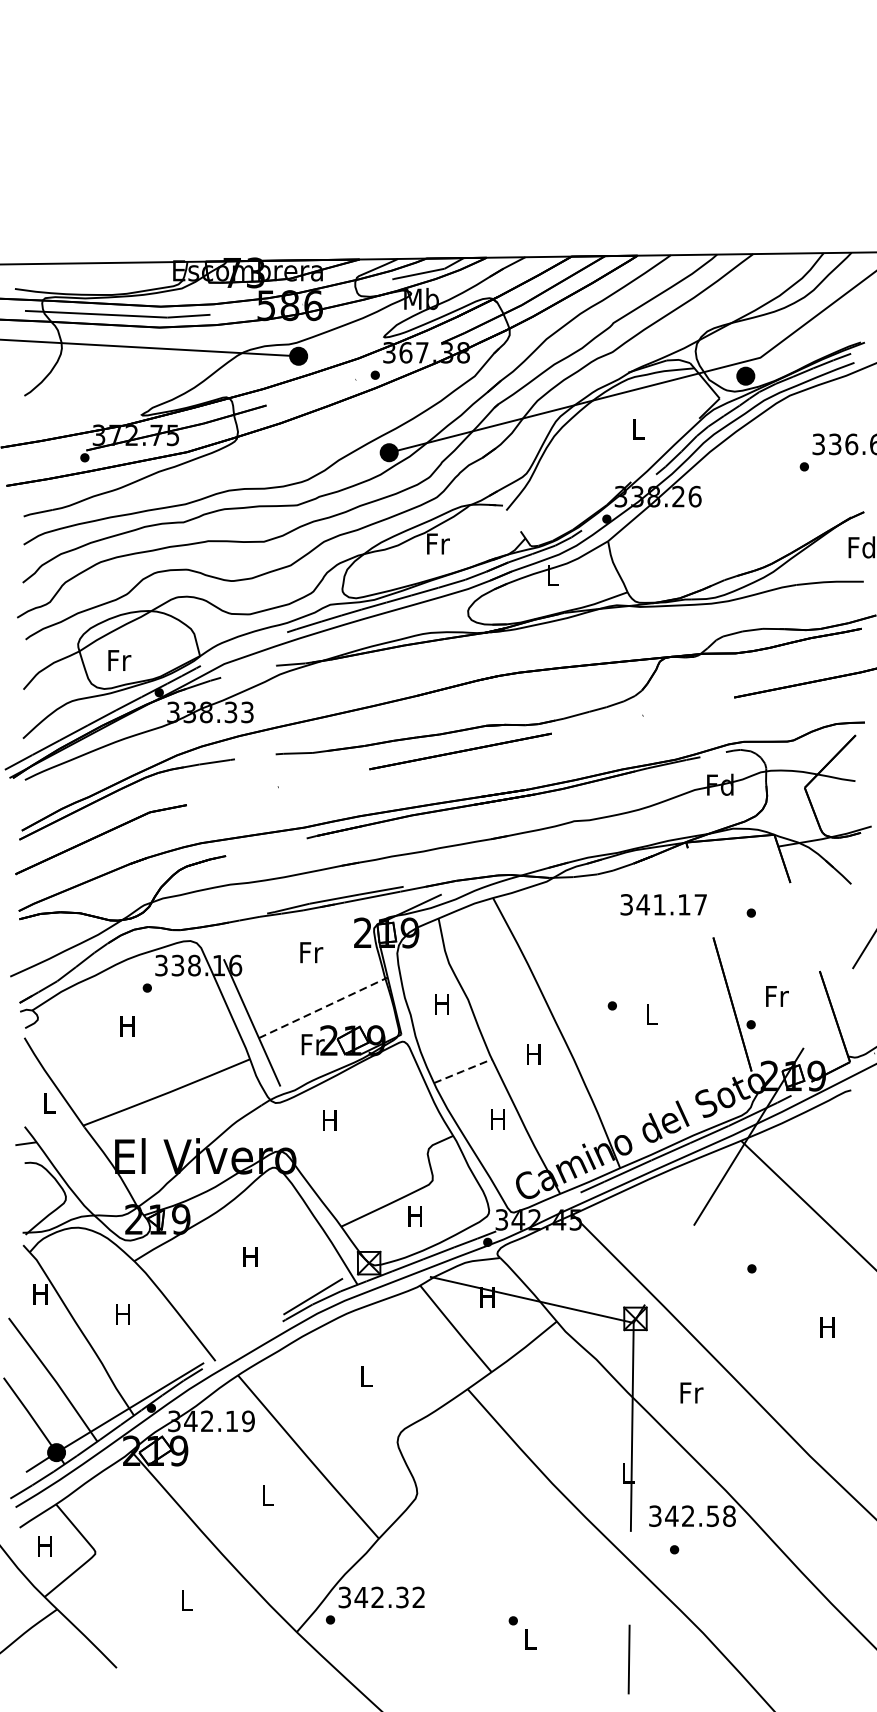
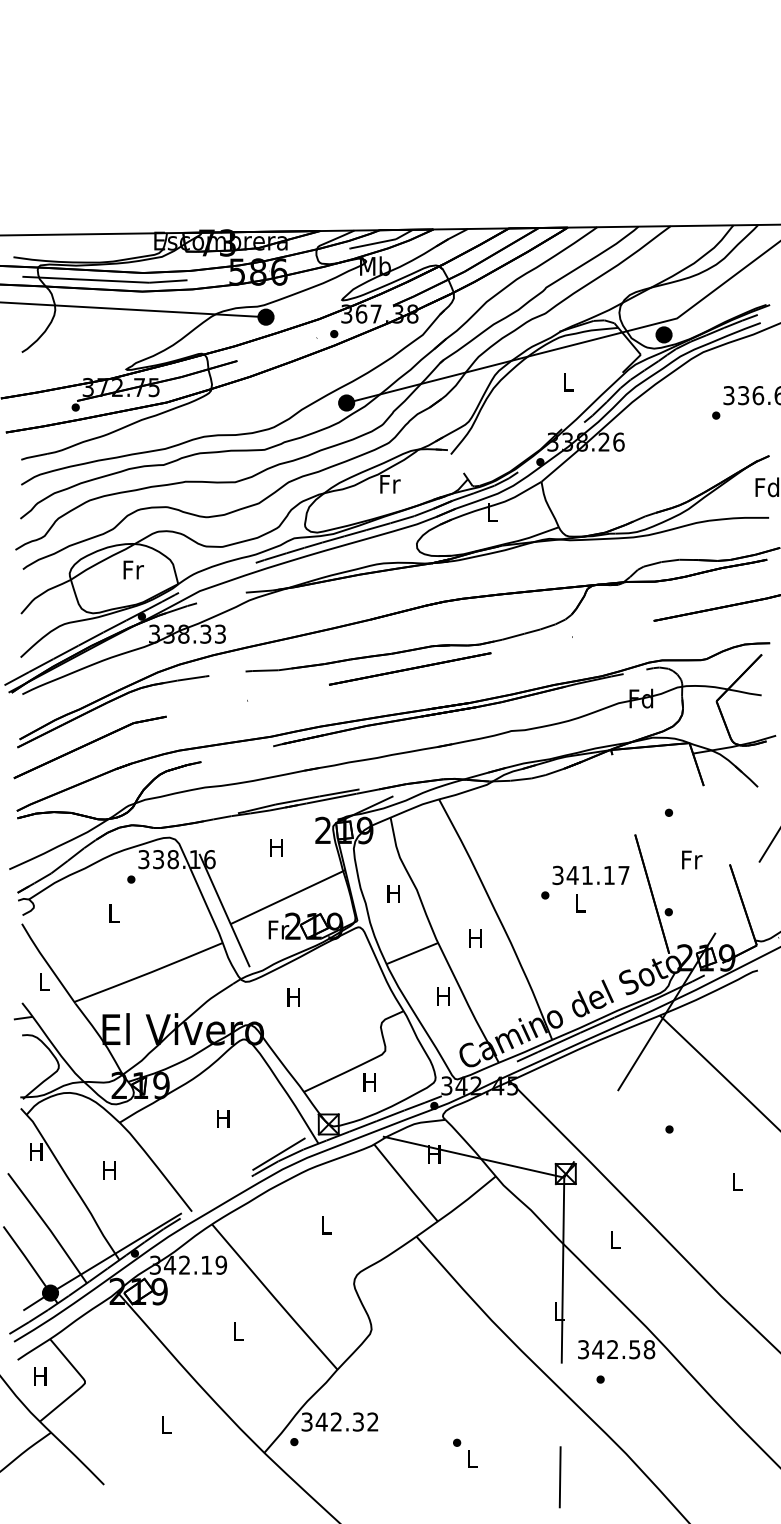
text: (119, 659) -> (133, 569), moved
text: (663, 904) -> (590, 875), moved
text: (311, 952) -> (277, 847), Fr -> H
text: (777, 995) -> (692, 859), moved
line: (323, 1008) -> (288, 897), dashed -> solid
text: (127, 1026) -> (113, 913), H -> L
line: (463, 1071) -> (412, 953), dashed -> solid
text: (827, 1327) -> (736, 1181), H -> L
text: (692, 1392) -> (616, 1239), Fr -> L

